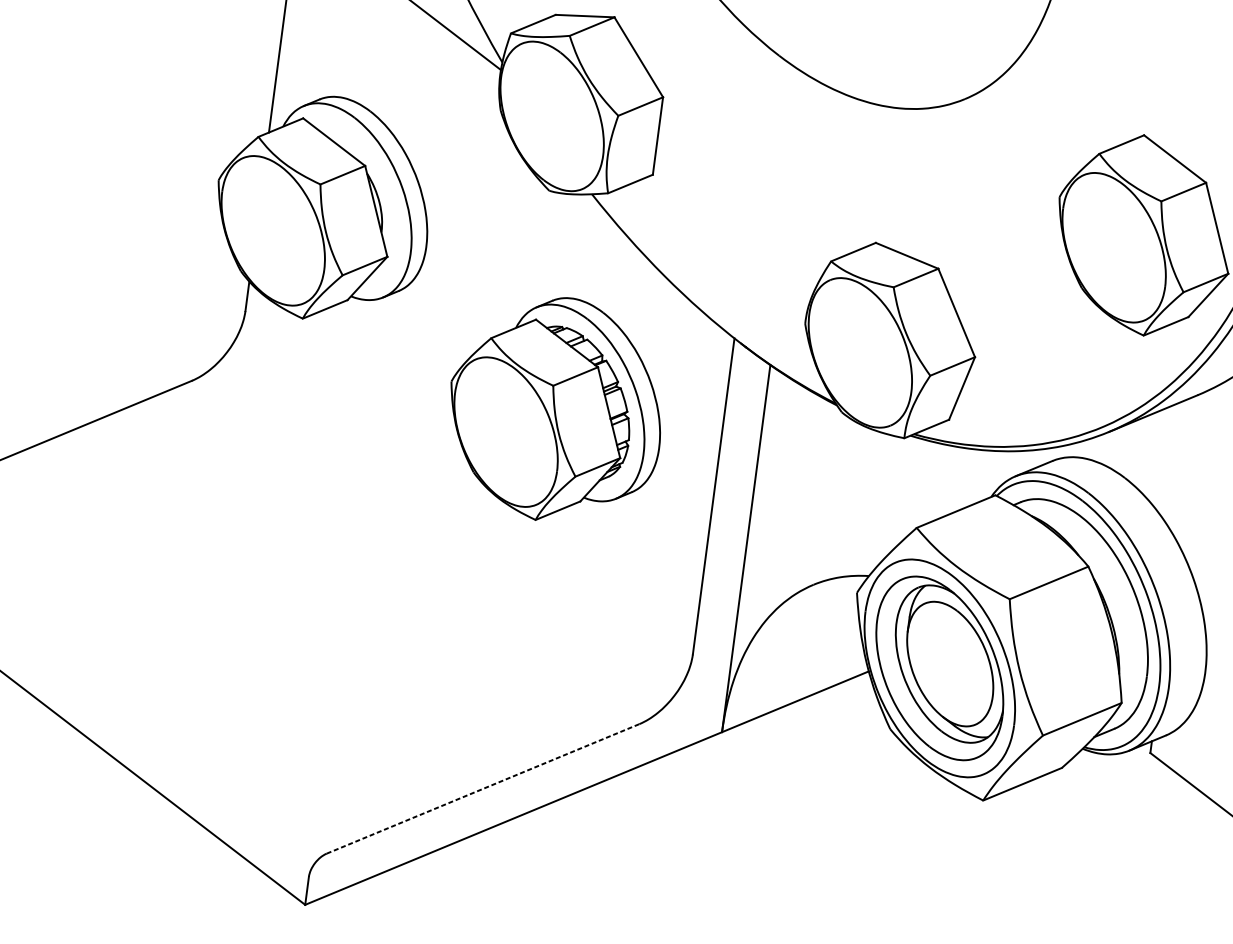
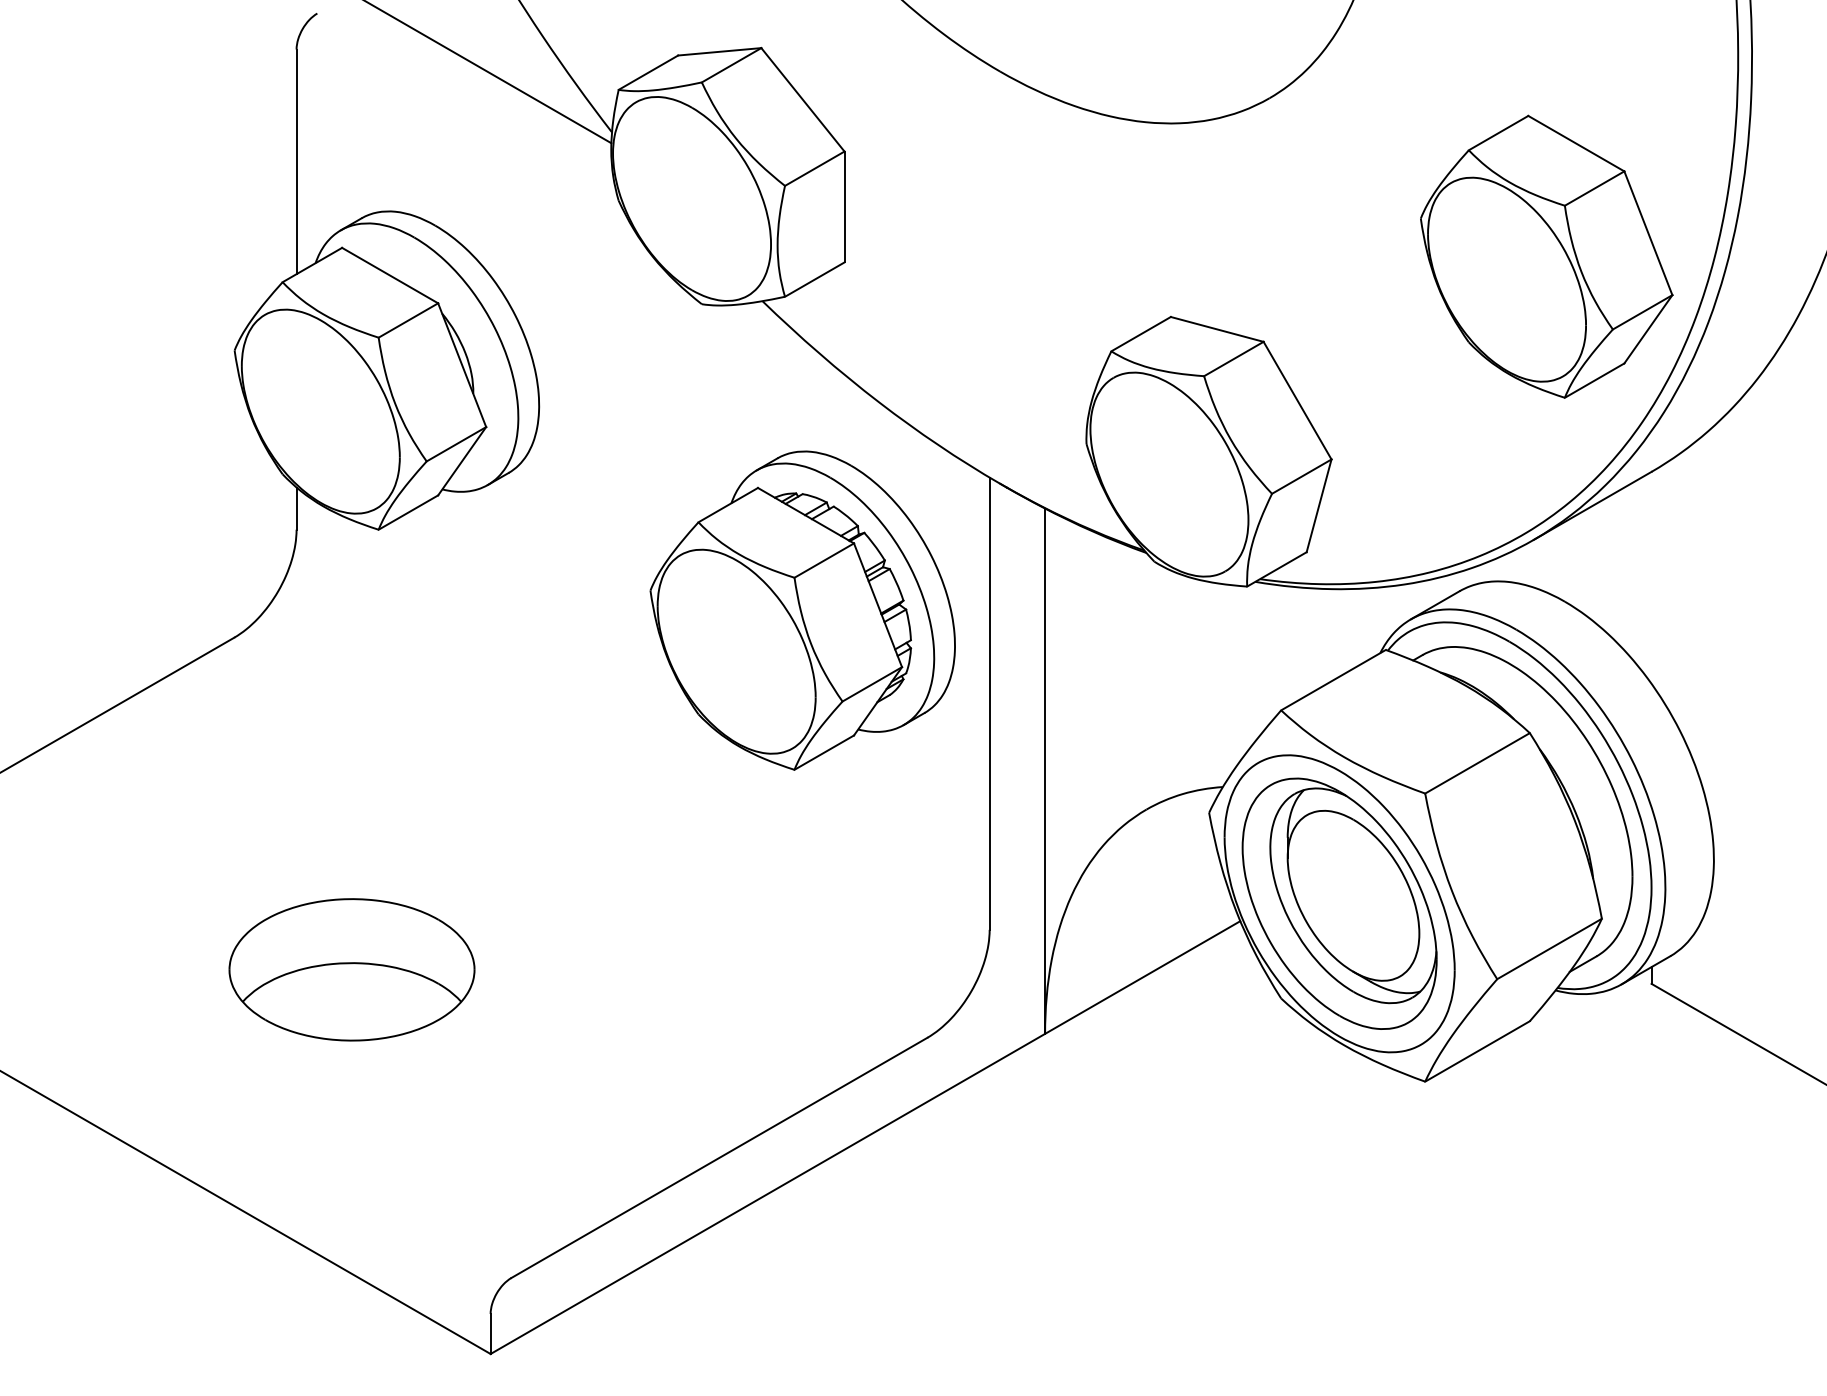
part: (555, 409) -> (802, 610), moved
part: (243, 623) -> (351, 969), added
line: (483, 788) -> (719, 1157), dashed -> solid

